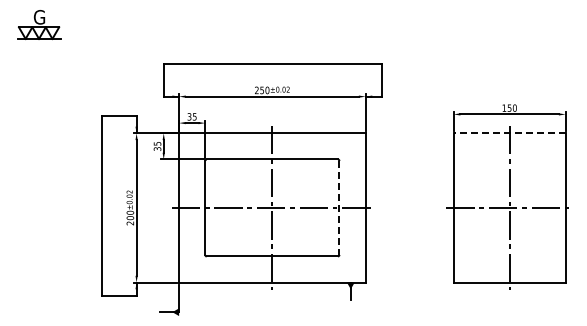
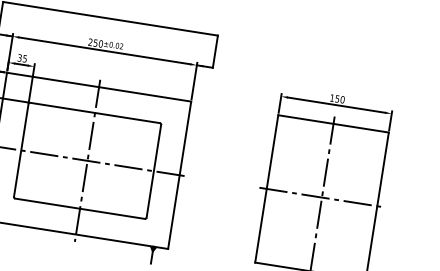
line: (509, 133) -> (333, 123), dashed -> solid
line: (339, 207) -> (153, 170), dashed -> solid

